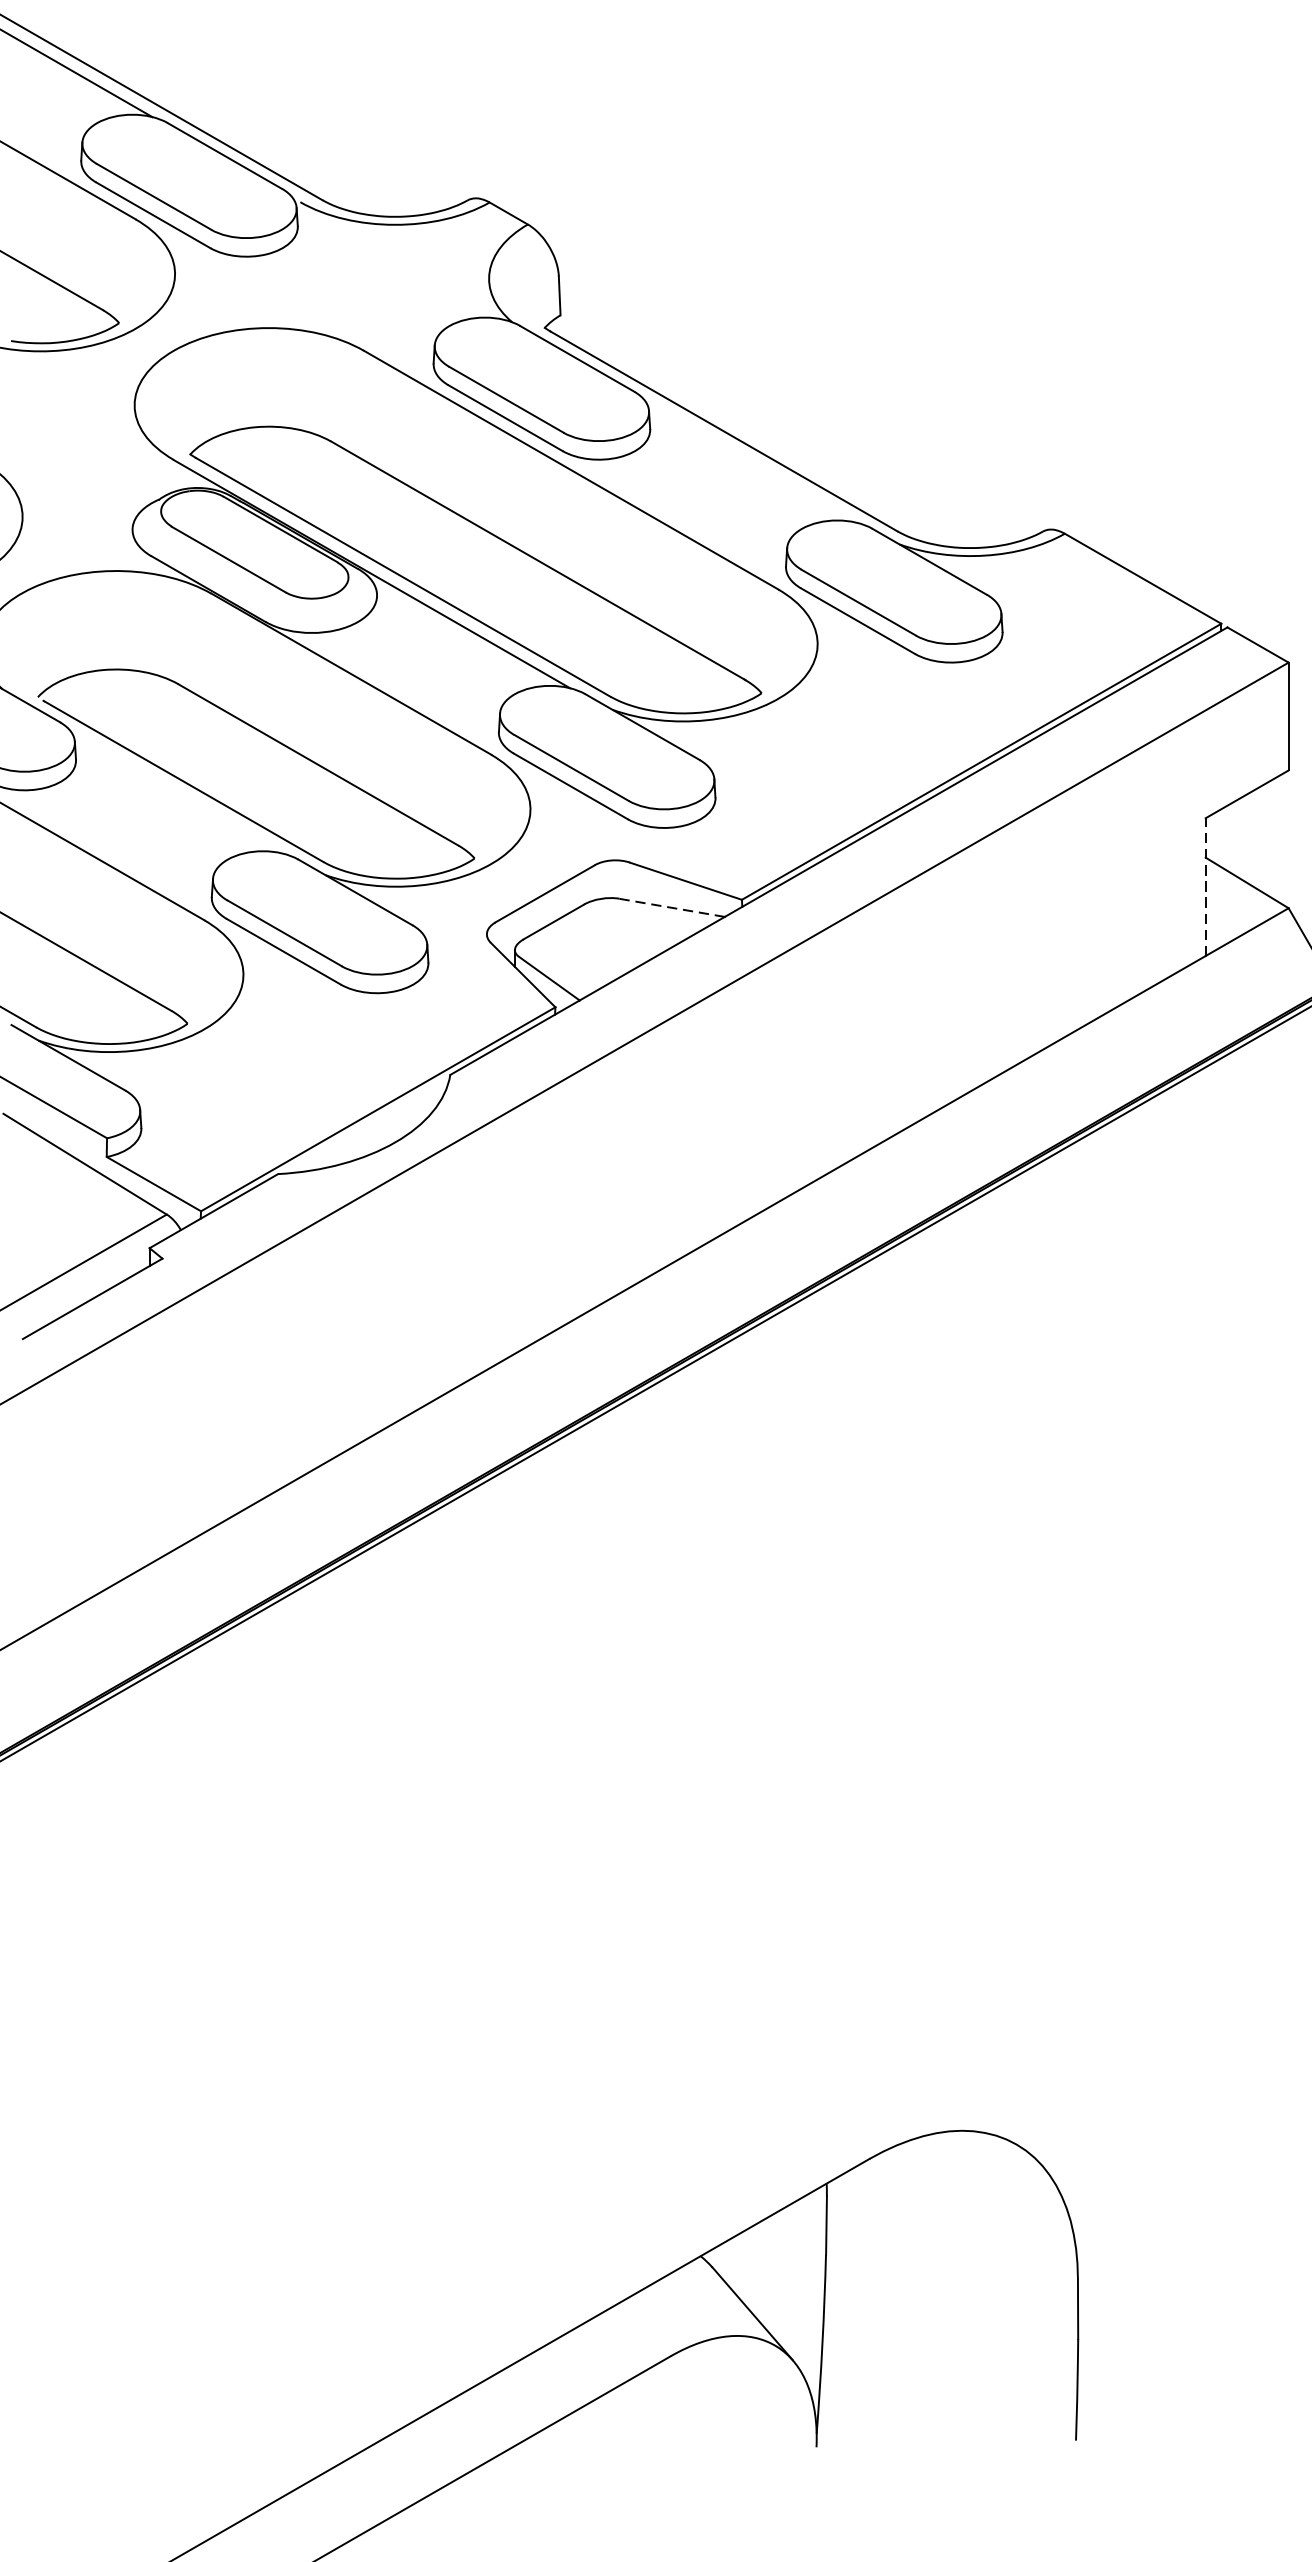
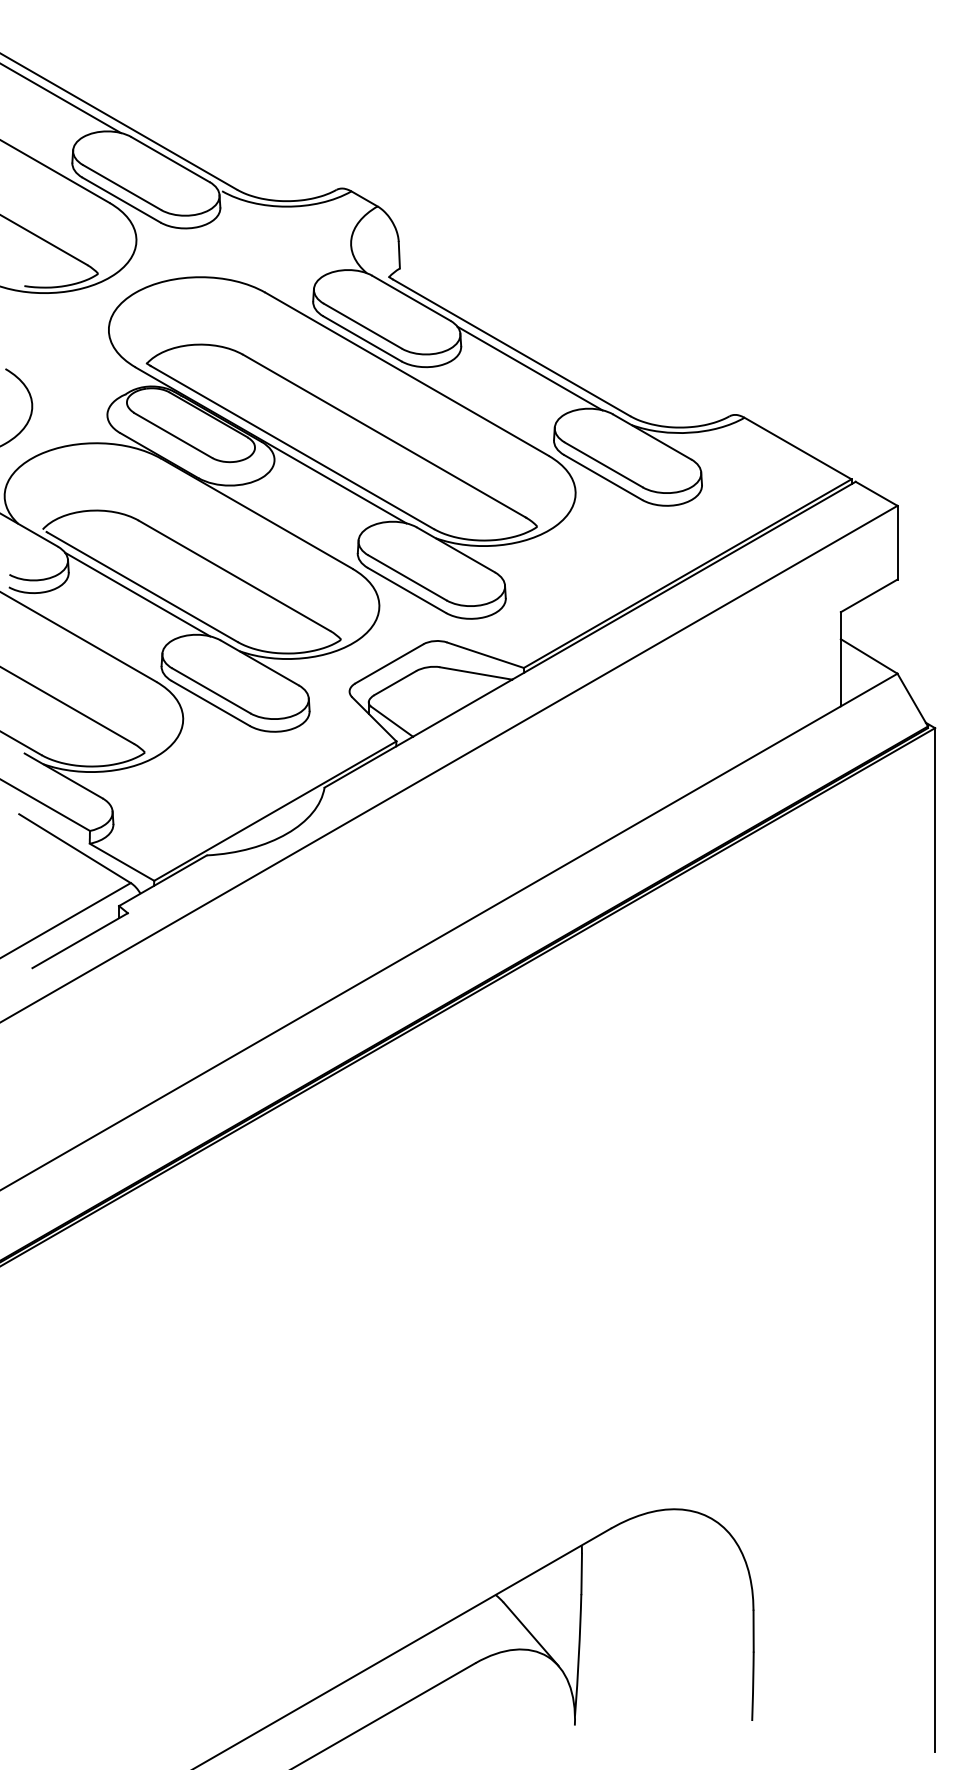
line: (750, 461) -> (529, 368), added
line: (176, 792) -> (137, 594), added
line: (1205, 885) -> (840, 658), dashed -> solid
line: (672, 907) -> (476, 673), dashed -> solid

